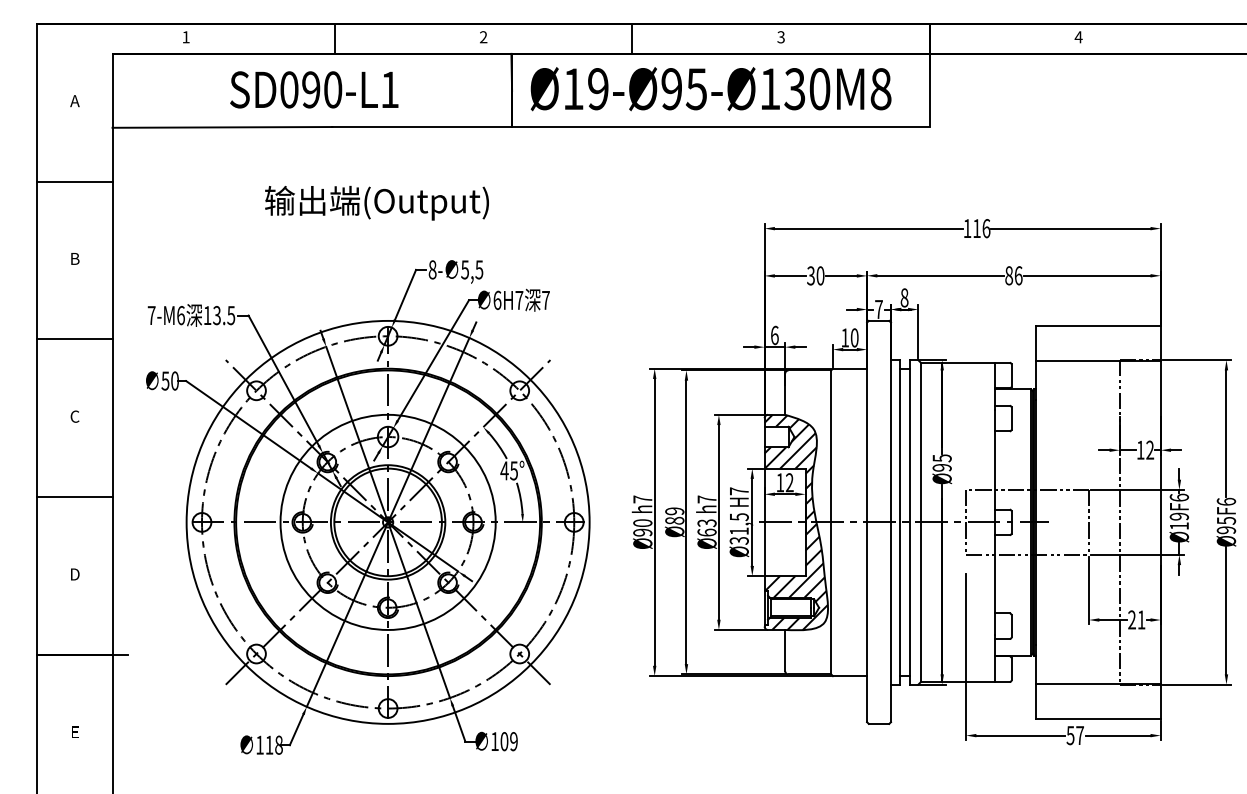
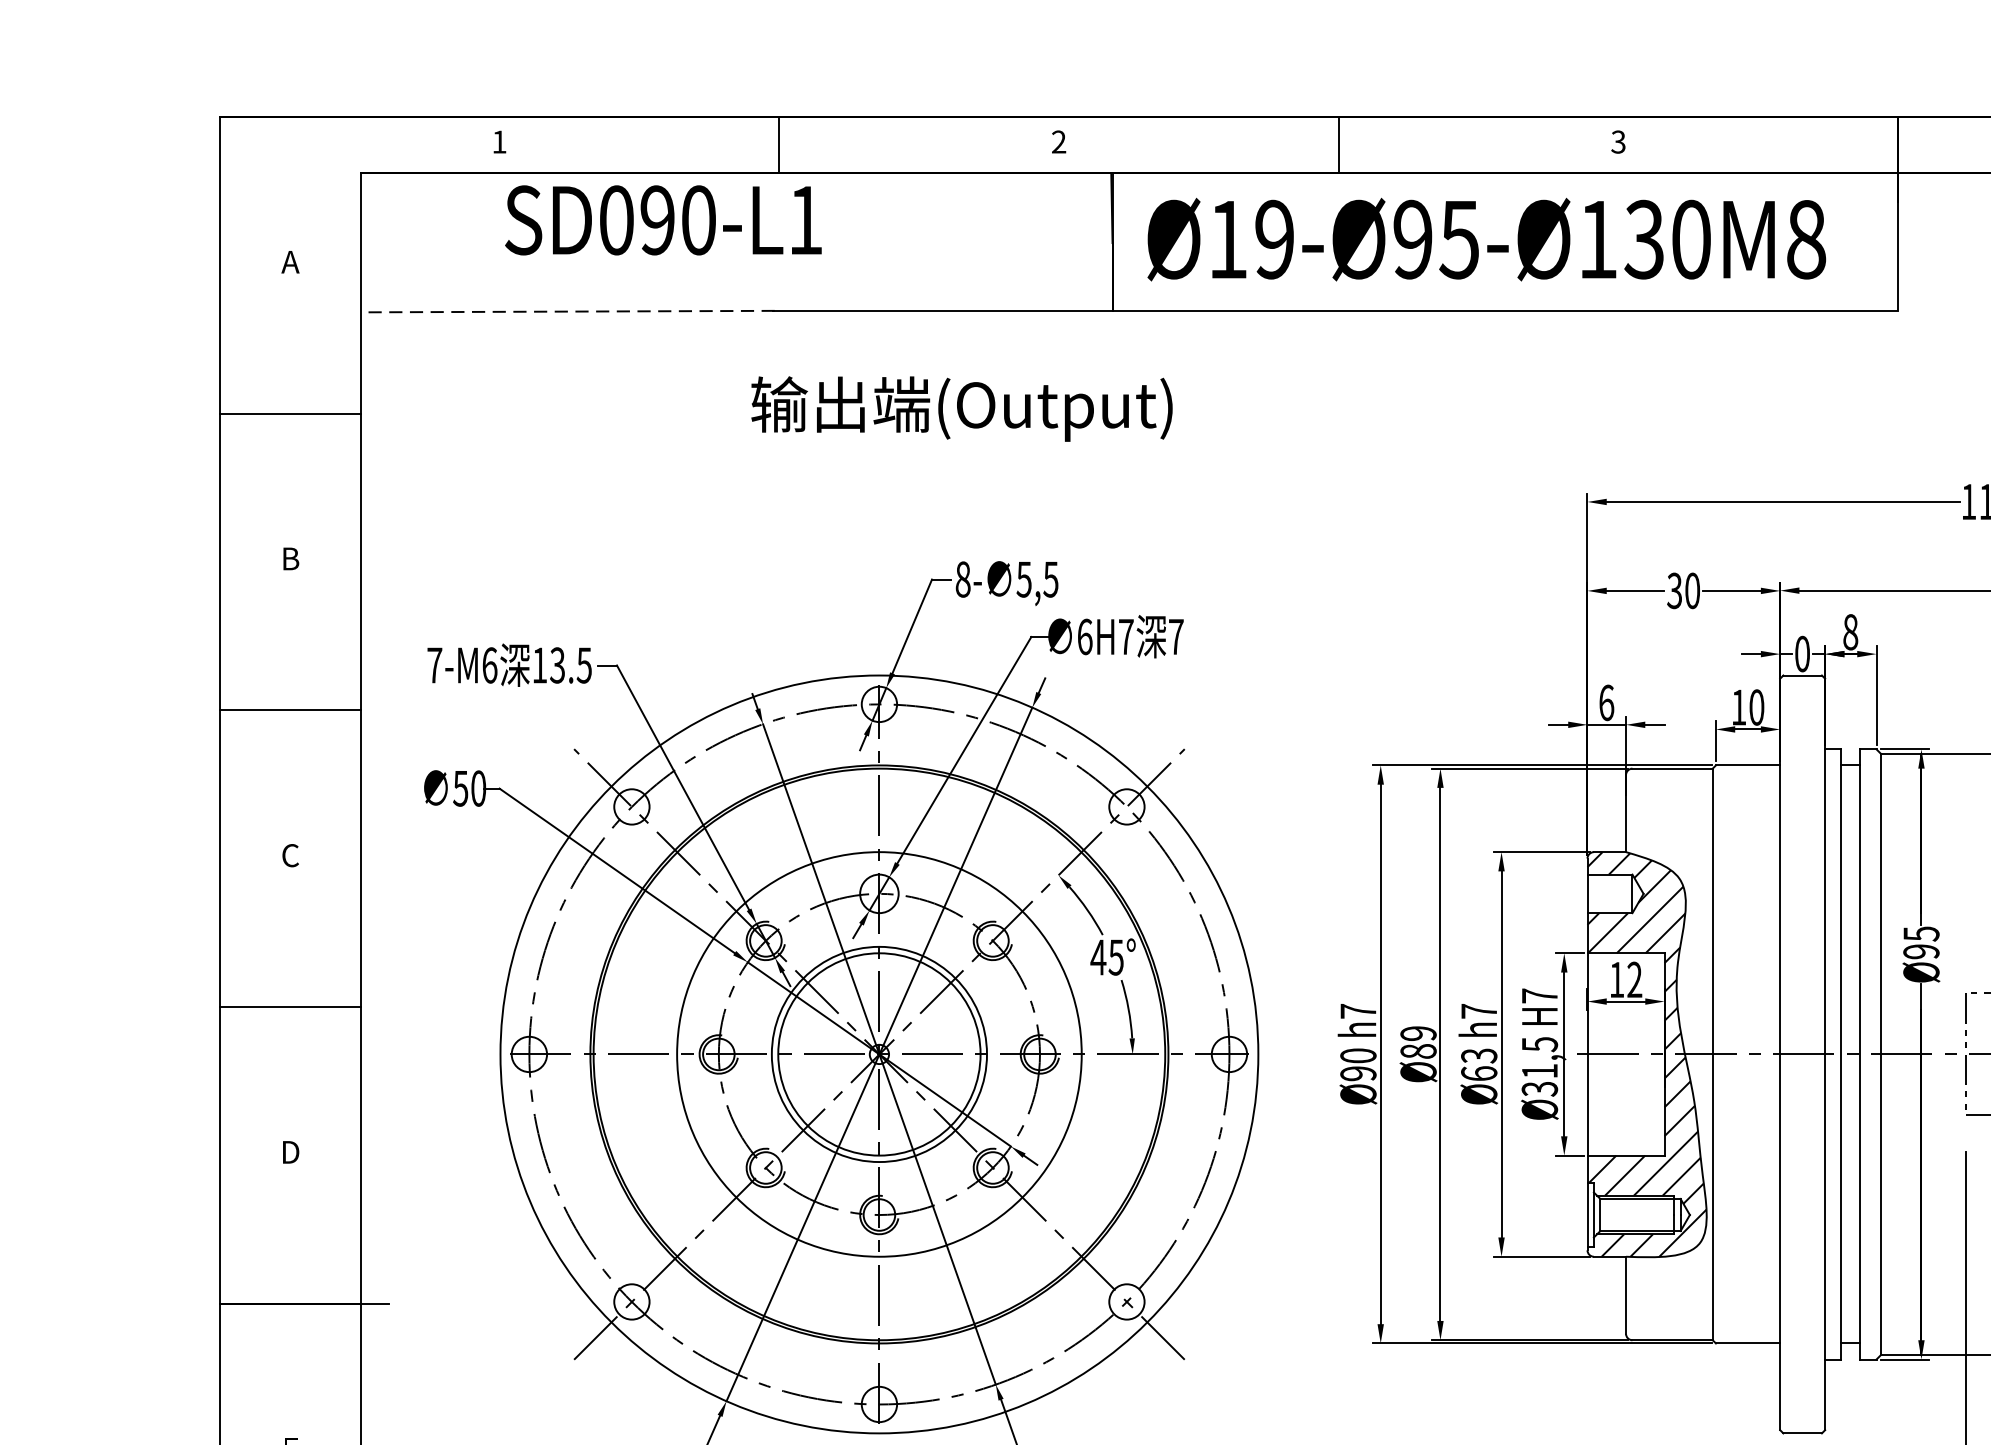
text: (314, 89) -> (663, 219), moved
line: (222, 127) -> (567, 311), solid -> dashed
text: (376, 202) -> (960, 407), moved
text: (878, 309) -> (1801, 654), 7 -> 0

